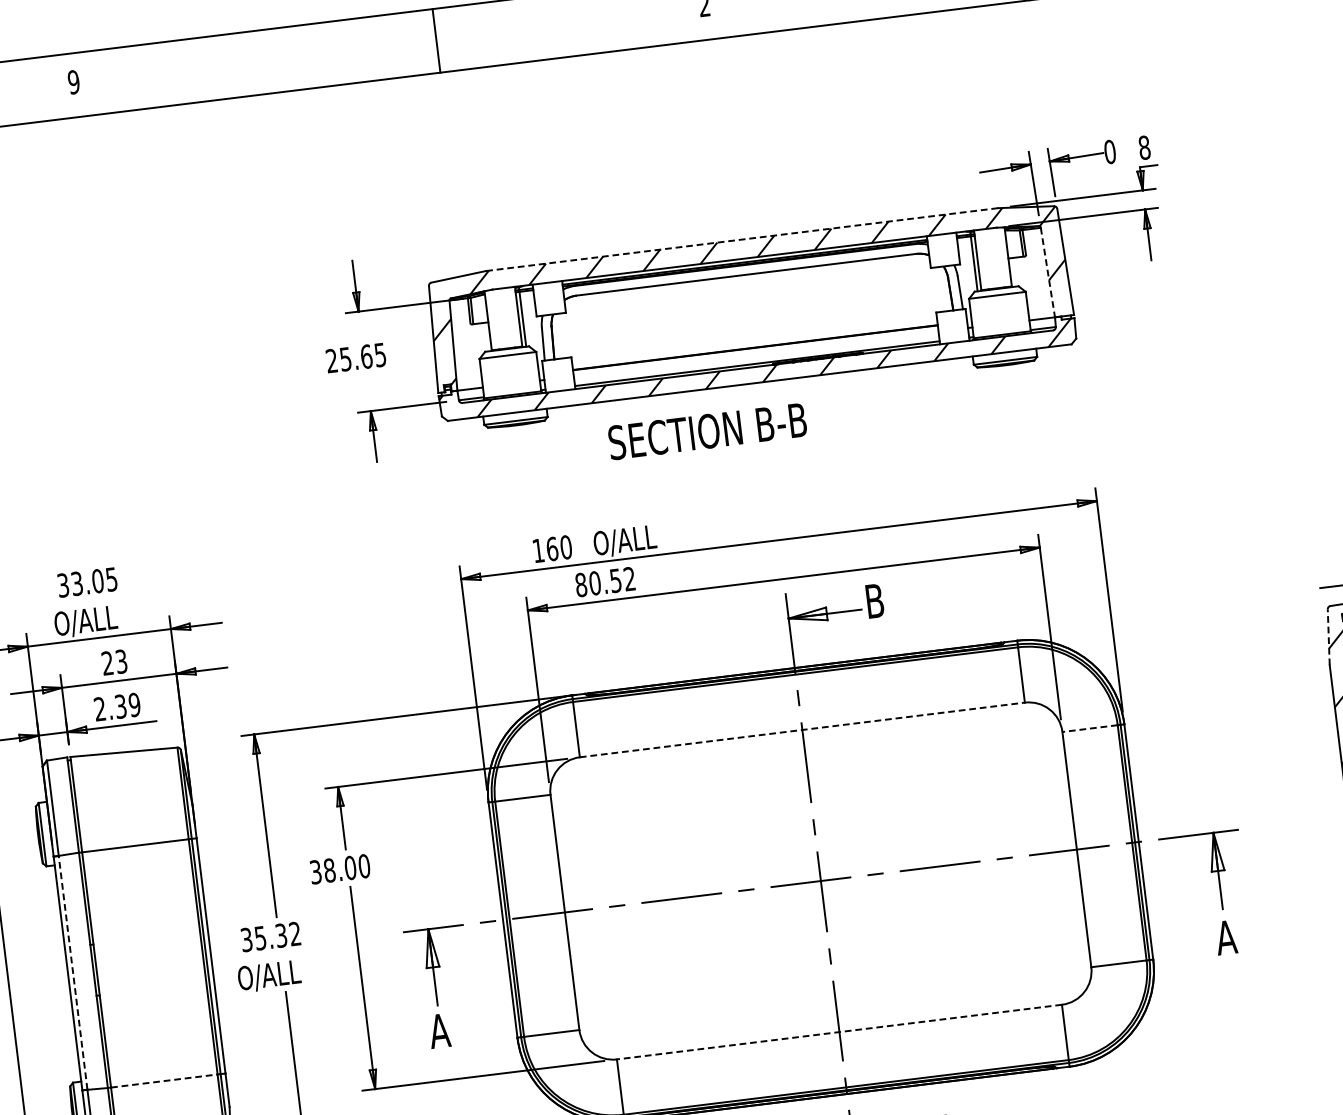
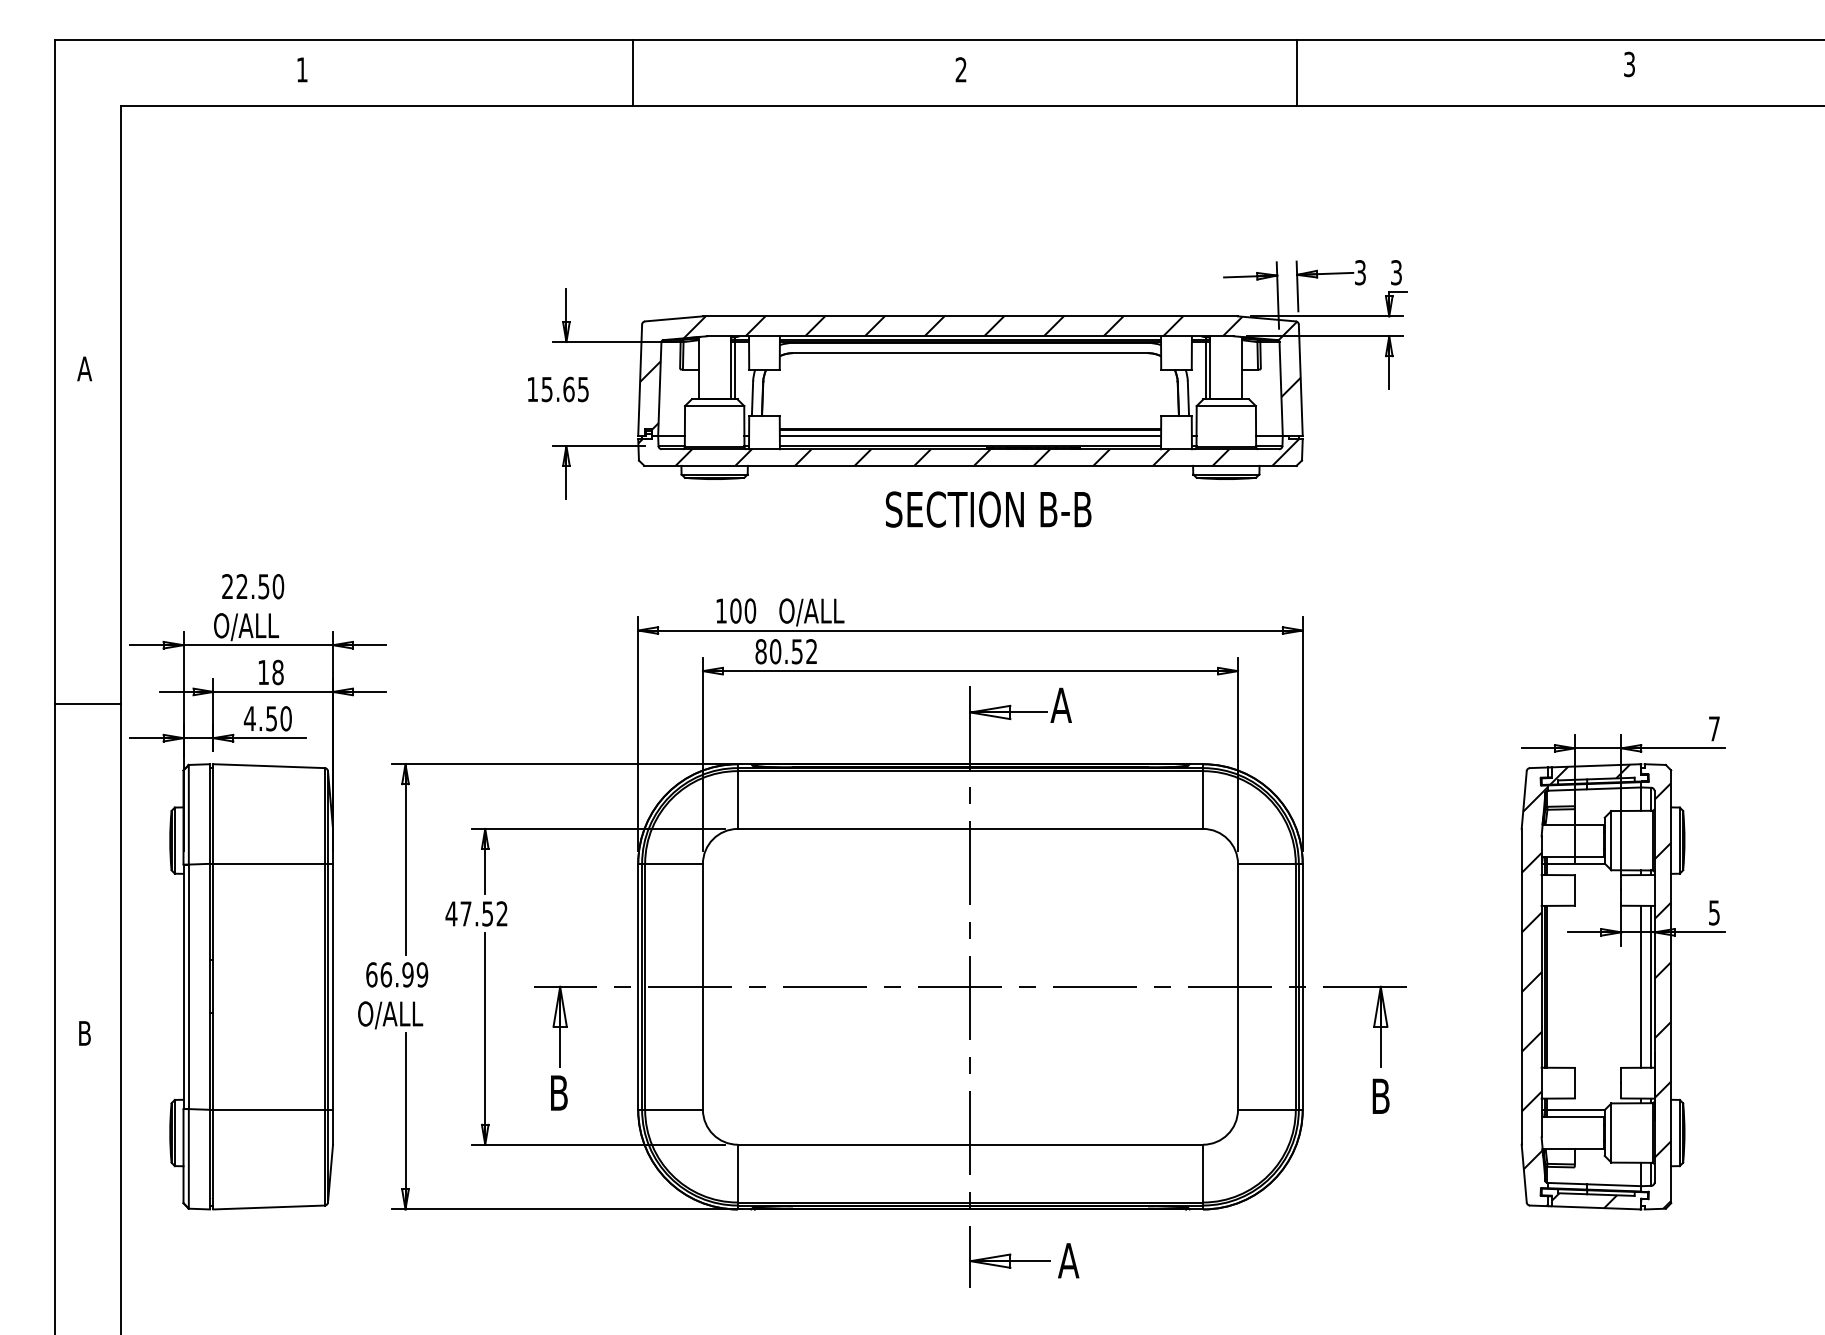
line: (436, 40) -> (632, 72), moved
text: (73, 81) -> (301, 69), 9 -> 1
text: (1144, 147) -> (1396, 272), 8 -> 3
text: (1110, 151) -> (1360, 272), 0 -> 3
line: (742, 239) -> (970, 316), dashed -> solid
line: (1048, 273) -> (1281, 389), dashed -> solid
line: (756, 353) -> (970, 435), added
text: (331, 360) -> (532, 388), 25.65 -> 15.65
text: (707, 431) -> (988, 509), moved
text: (551, 548) -> (735, 610), 160 -> 100
text: (87, 582) -> (253, 586), 33.05 -> 22.50
text: (873, 600) -> (1060, 704), B -> A
line: (1328, 636) -> (1524, 799), dashed -> solid
text: (114, 662) -> (270, 672), 23 -> 18
text: (116, 706) -> (267, 718), 2.39 -> 4.50
line: (1089, 728) -> (1266, 863), dashed -> solid
line: (802, 729) -> (970, 828), dashed -> solid
text: (339, 868) -> (476, 913), 38.00 -> 47.52
text: (271, 936) -> (397, 974), 35.32 -> 66.99
text: (1225, 936) -> (1380, 1095), A -> B
line: (72, 972) -> (188, 986), dashed -> solid
text: (439, 1030) -> (558, 1092), A -> B
line: (839, 1031) -> (970, 1144), dashed -> solid
line: (164, 1080) -> (269, 1109), dashed -> solid

